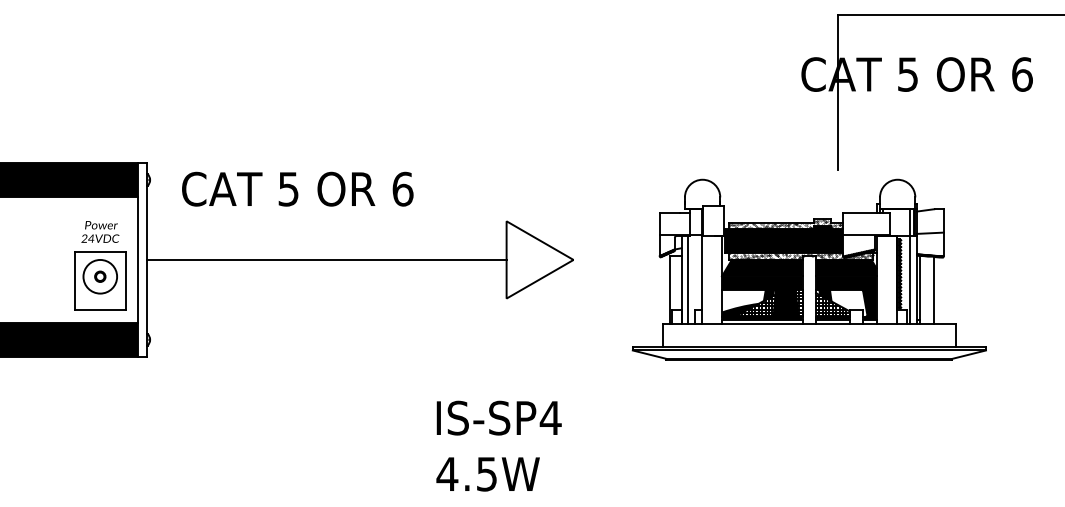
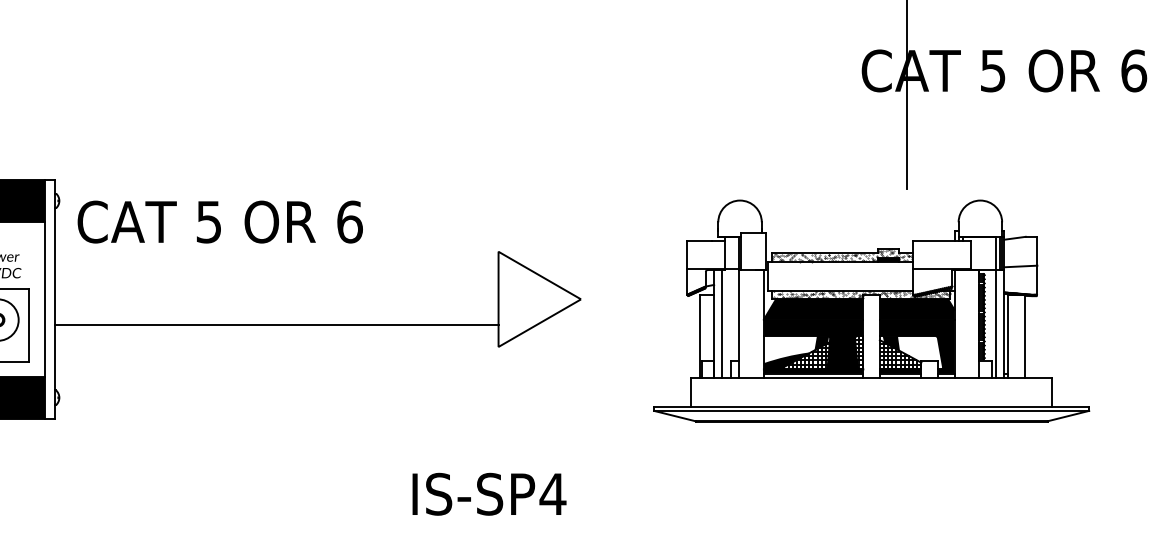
text: (297, 188) -> (219, 221), moved
fill: (784, 240) -> (840, 275), removed
line: (326, 259) -> (276, 324), moved

